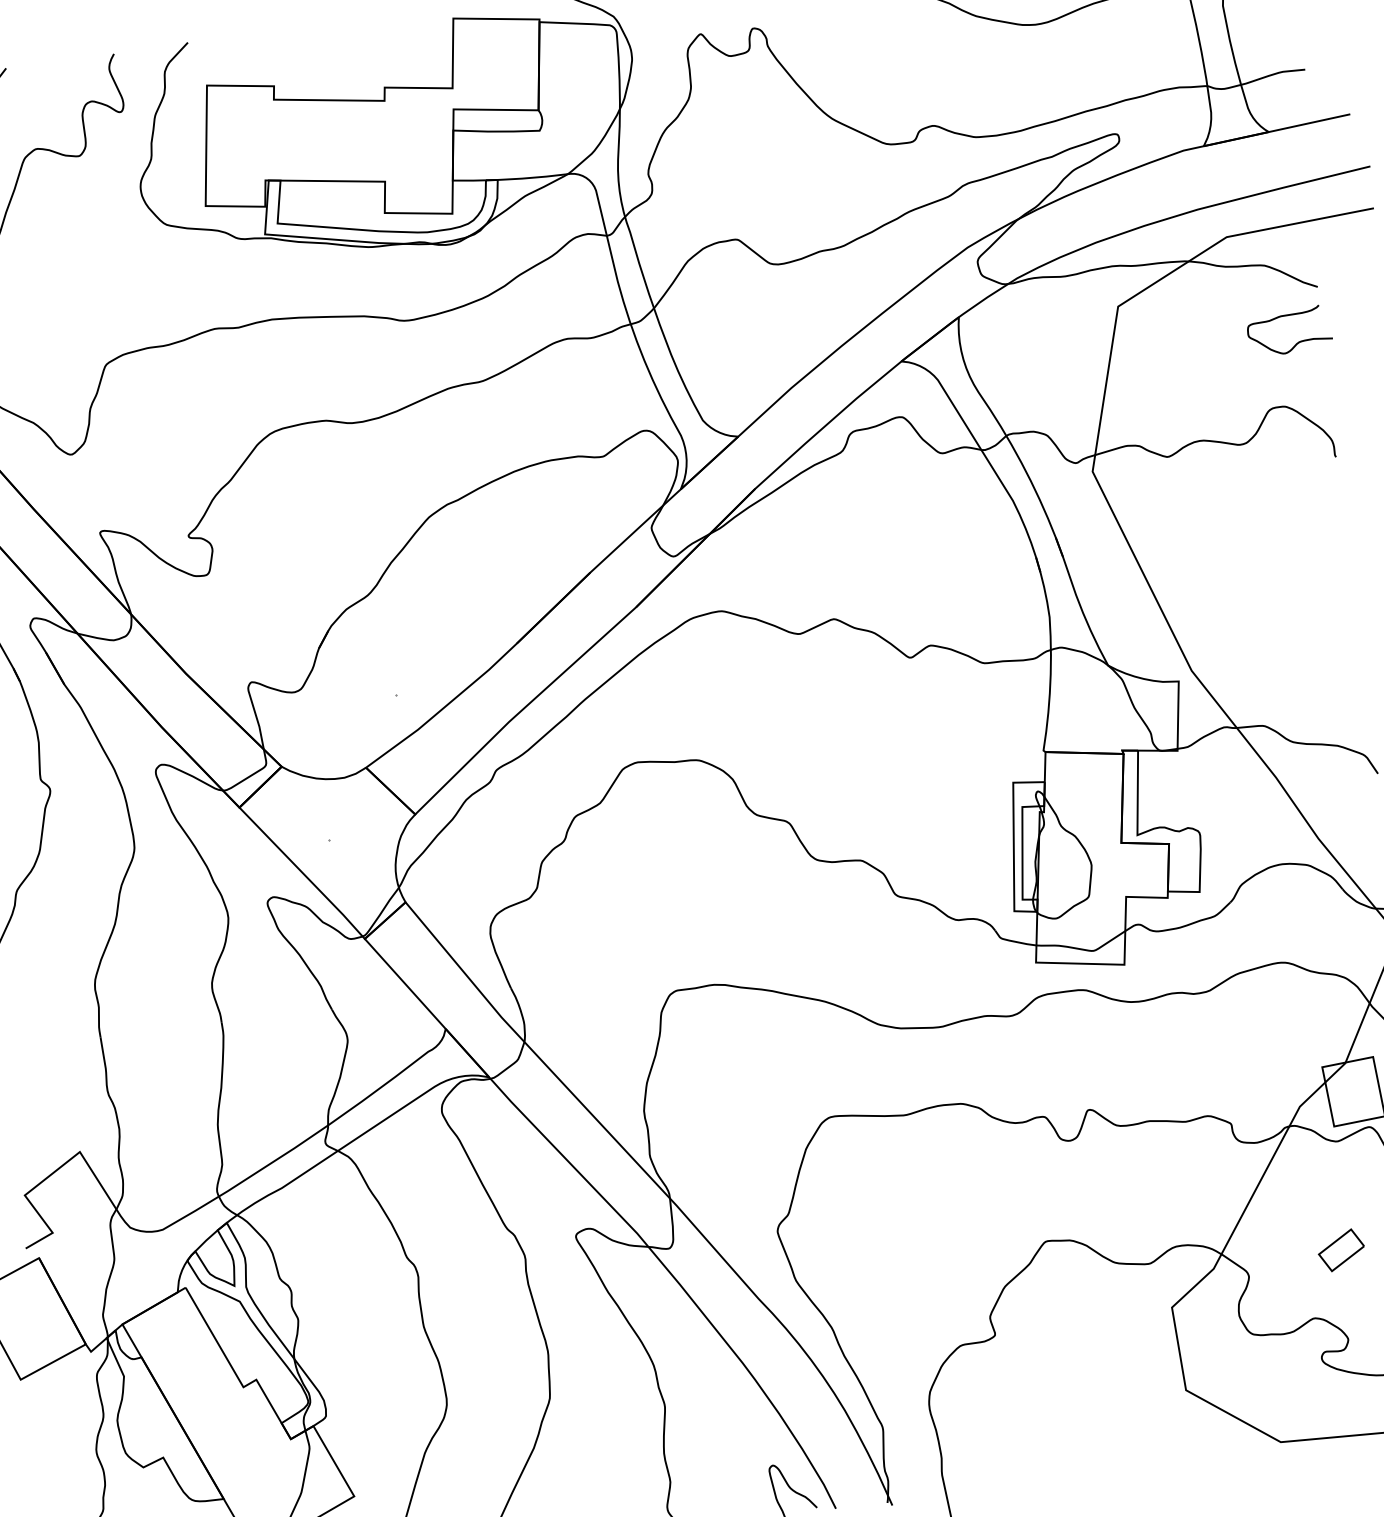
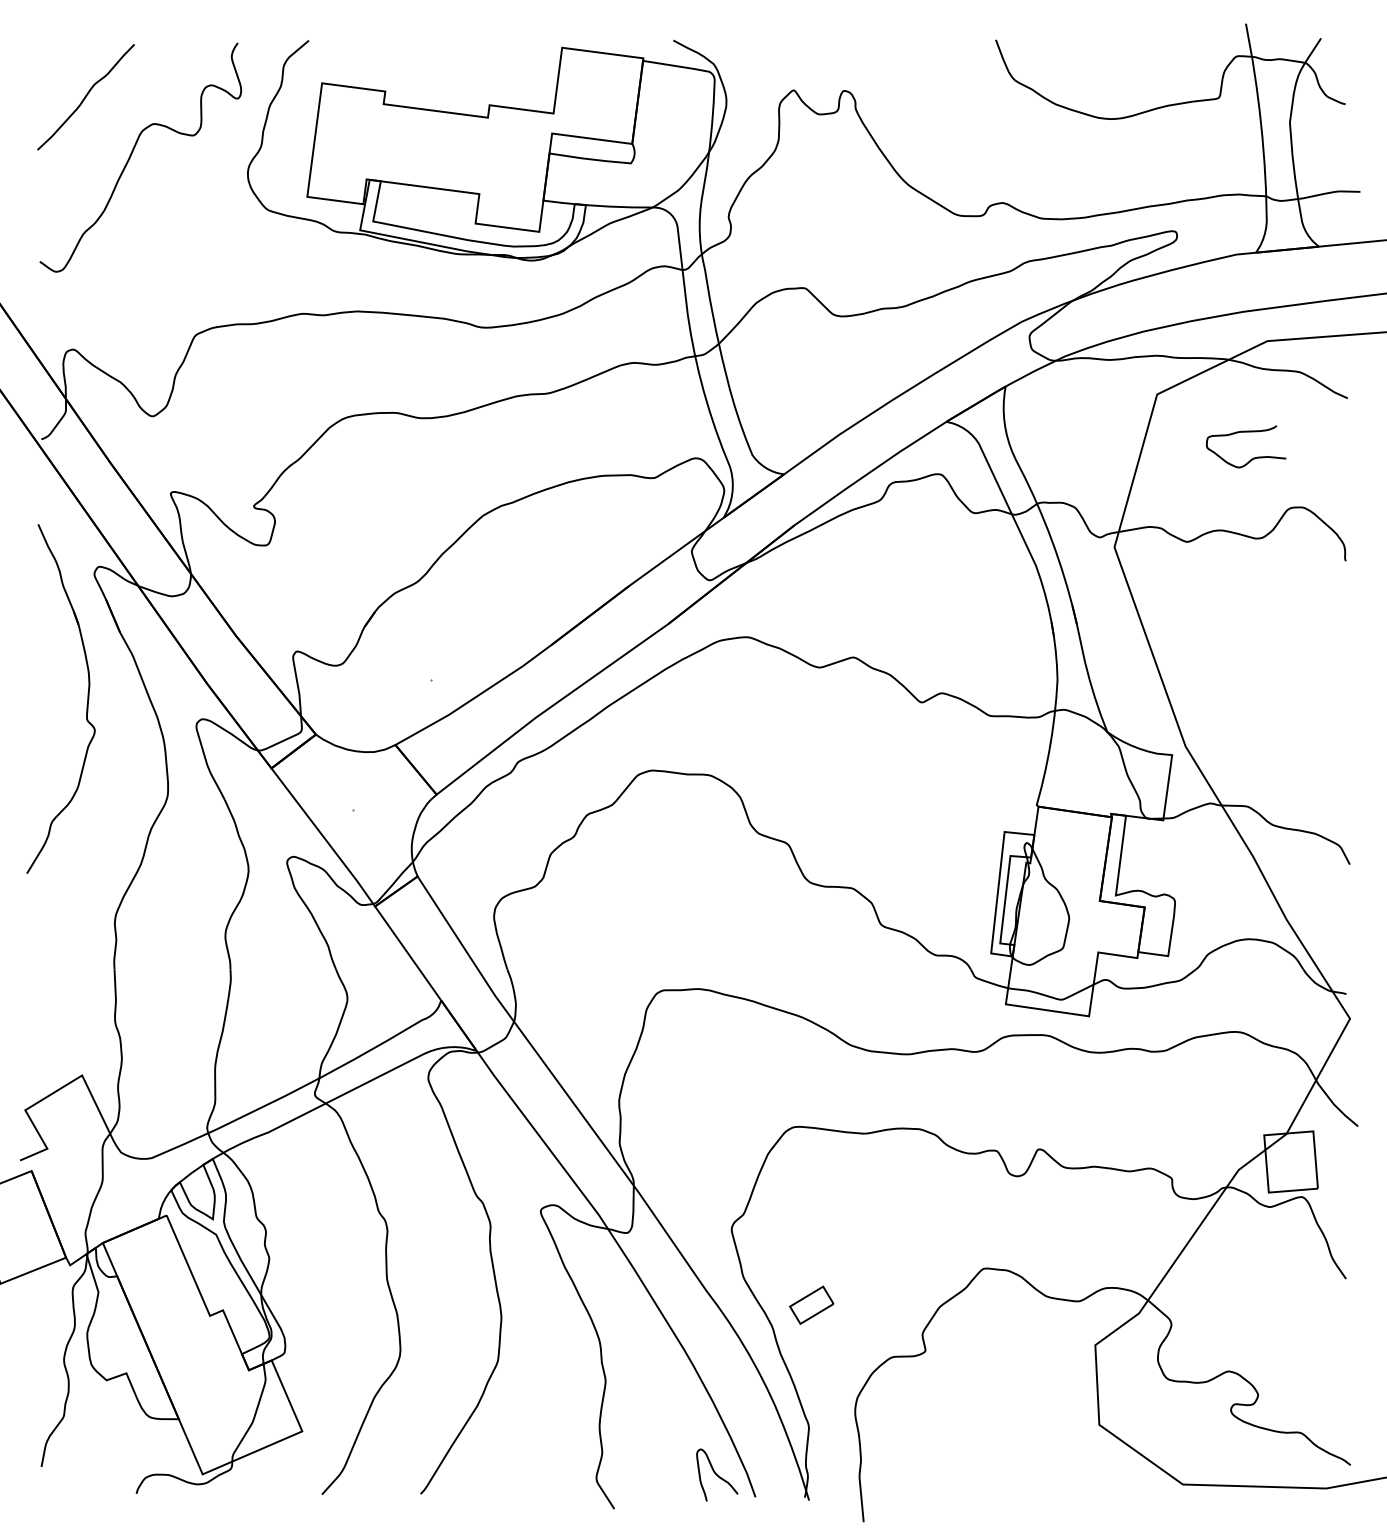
curve: (1296, 342) -> (1251, 458), moved
part: (1341, 1249) -> (811, 1304), moved

